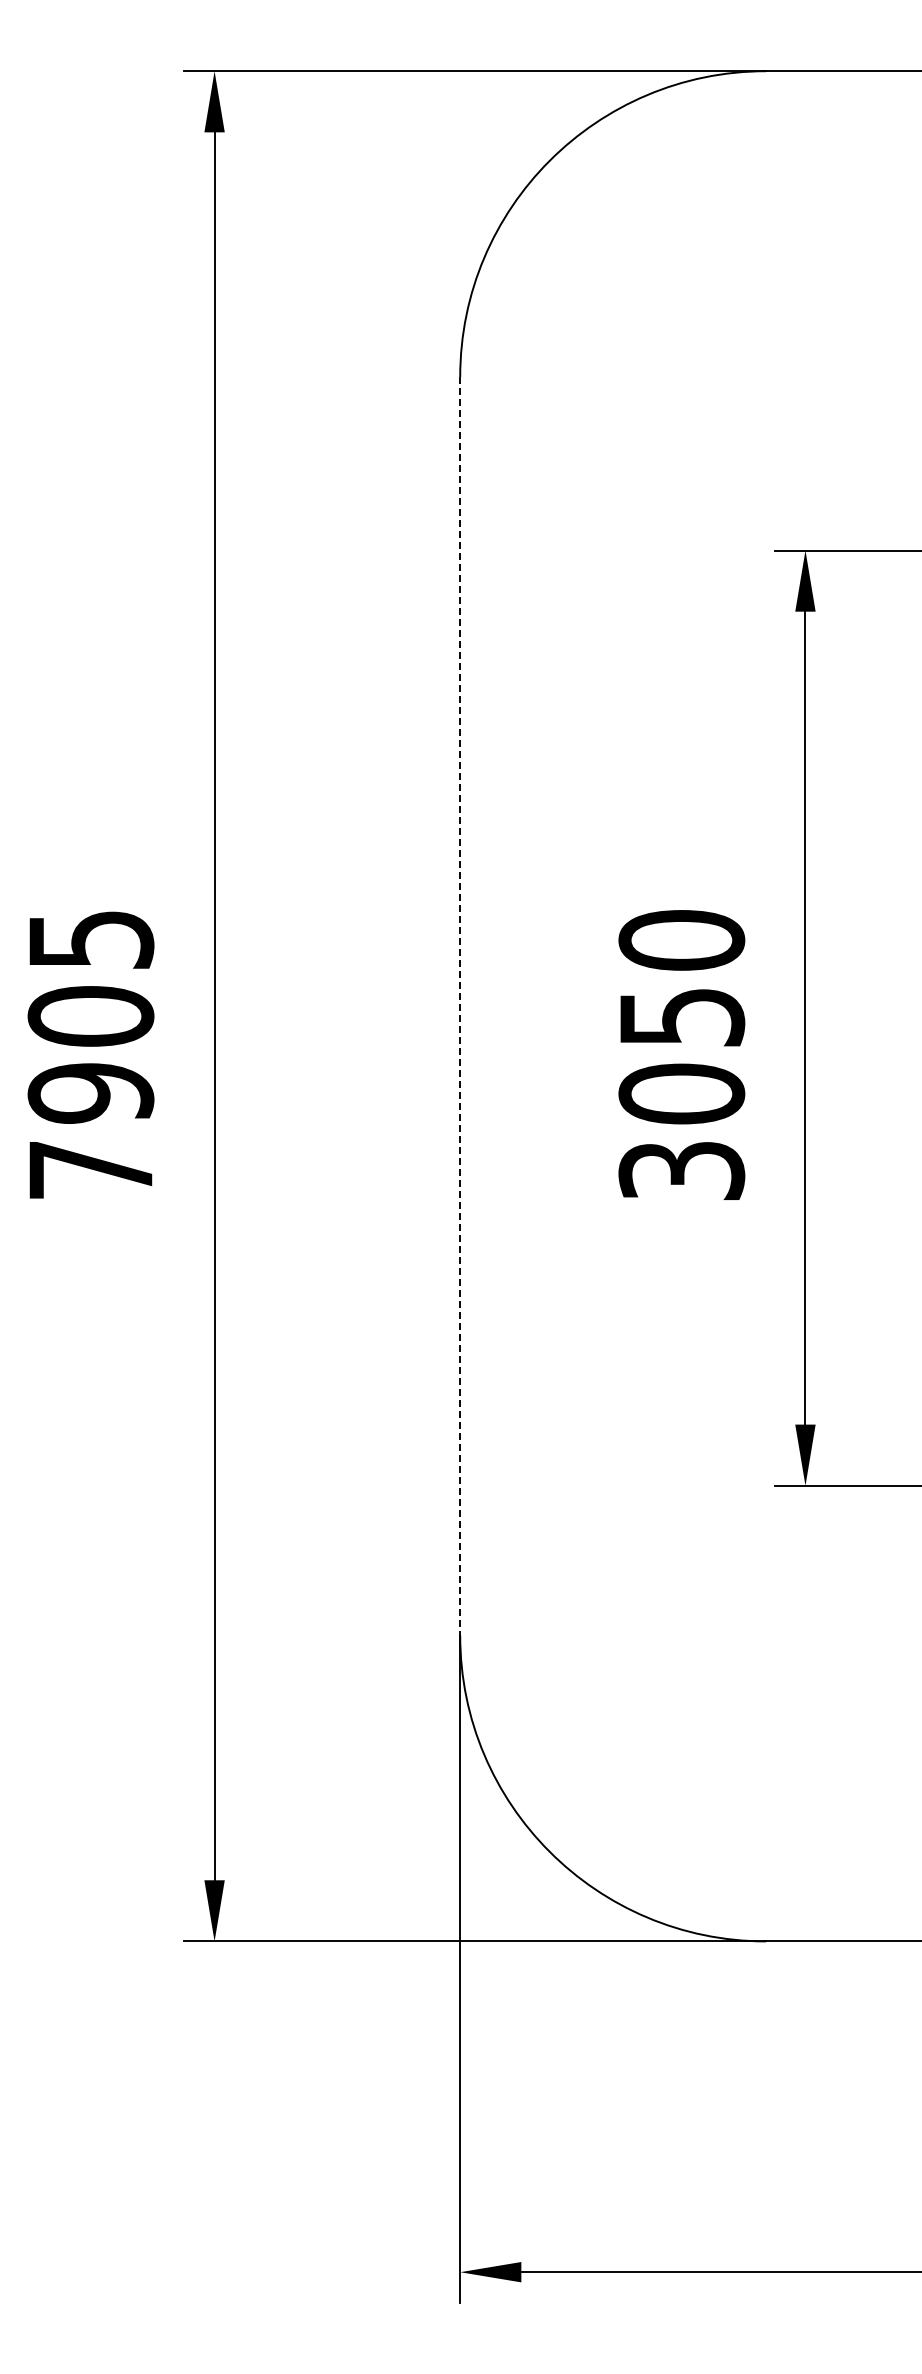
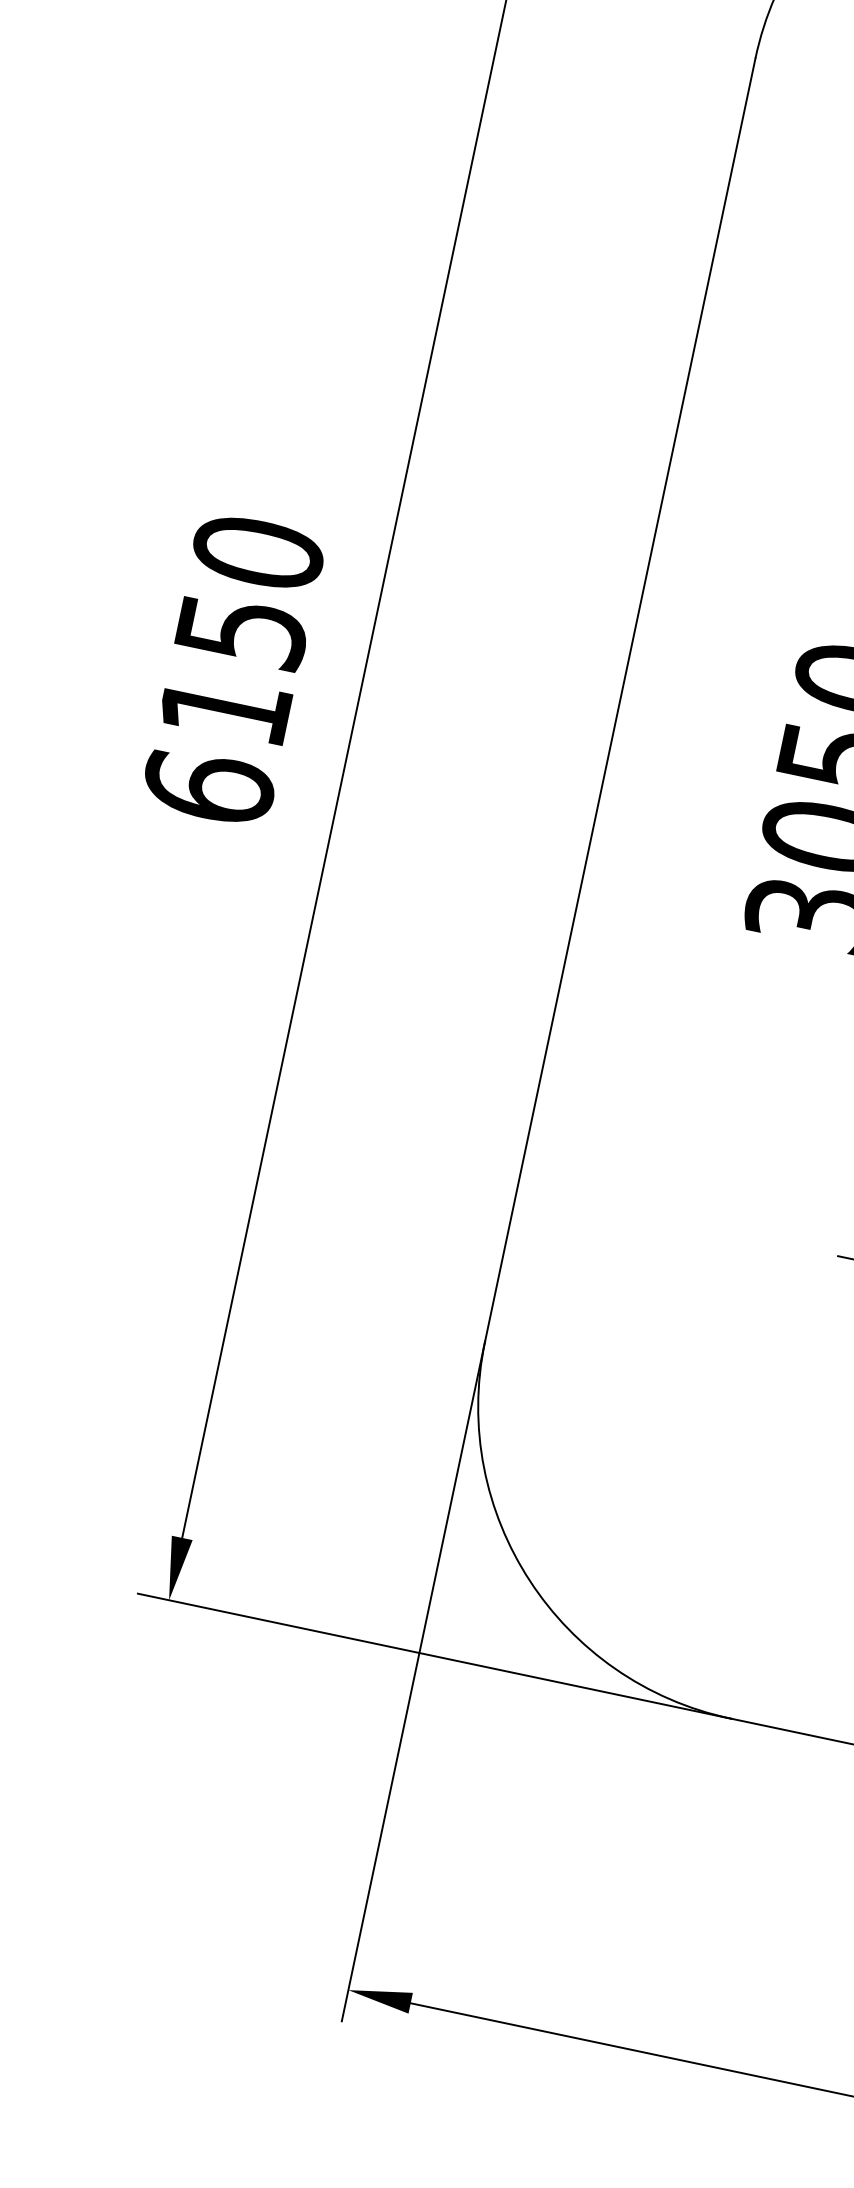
line: (460, 1006) -> (620, 700), dashed -> solid
text: (90, 1054) -> (233, 669), 7905 -> 6150

